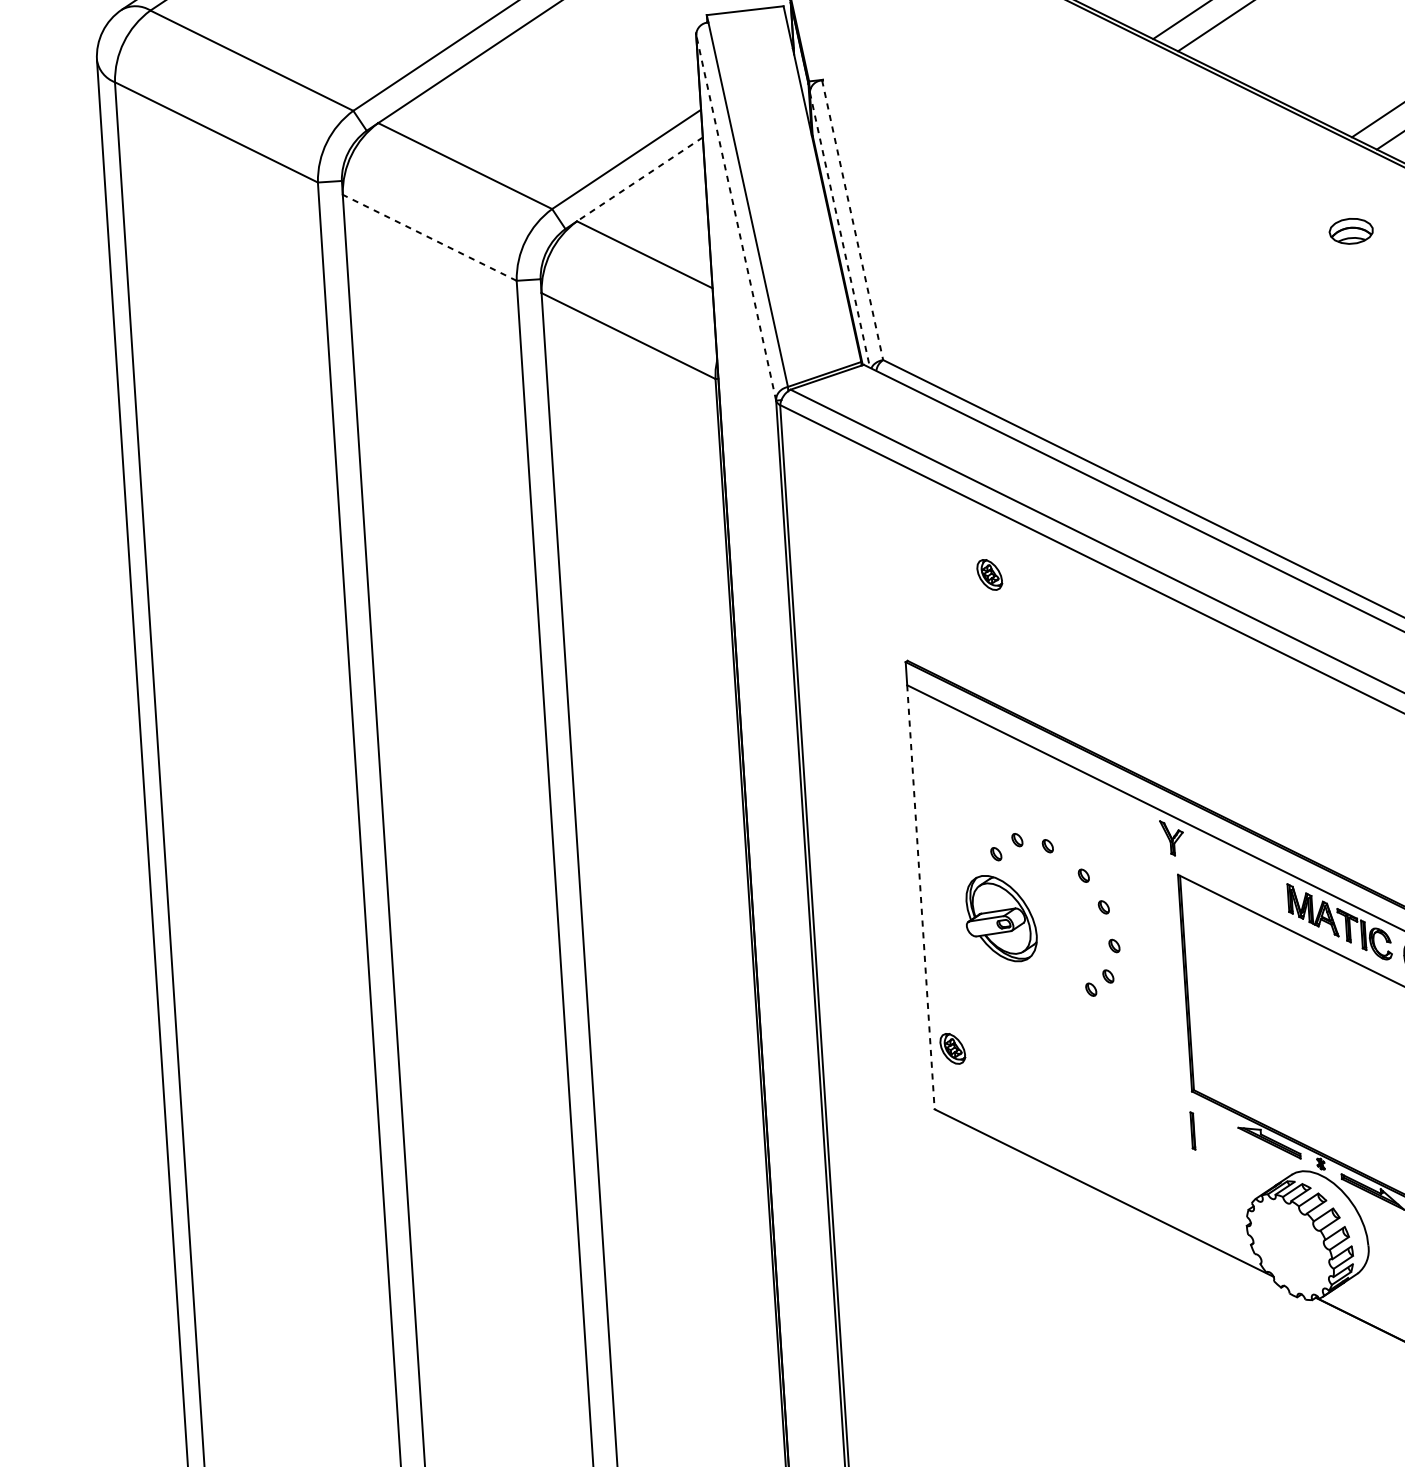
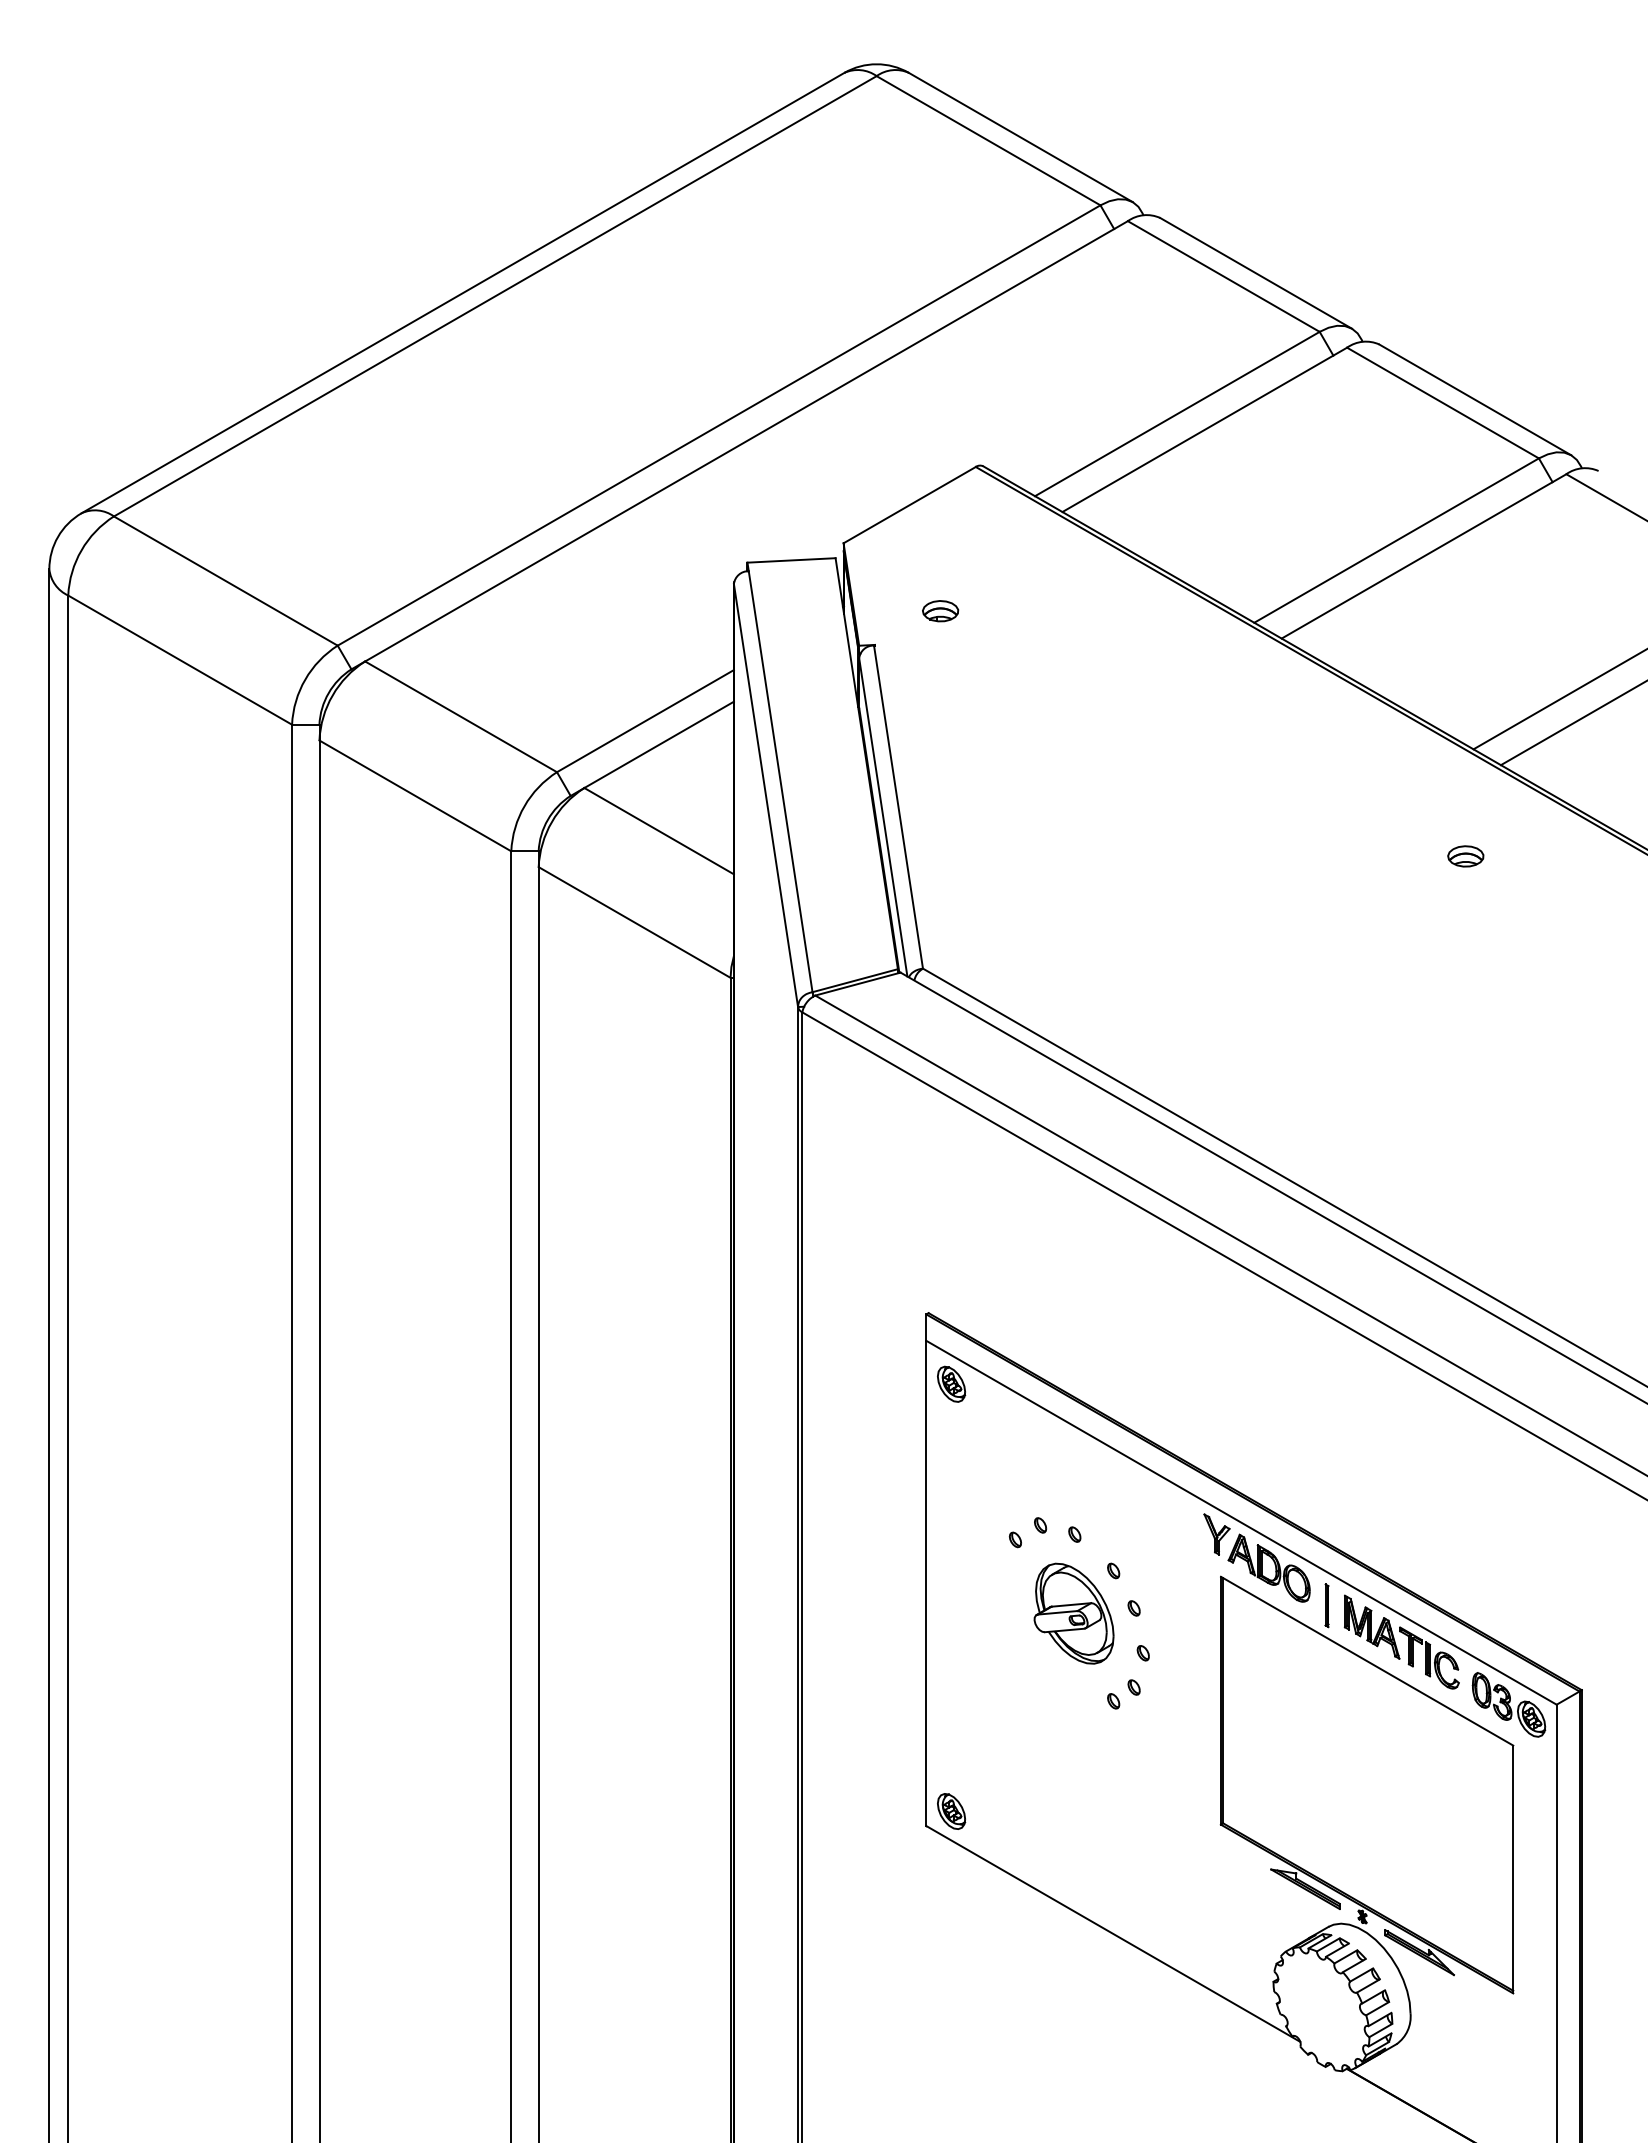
part: (878, 46) -> (940, 611), added
line: (639, 179) -> (658, 745), dashed -> solid
line: (735, 217) -> (765, 795), dashed -> solid
line: (852, 220) -> (898, 807), dashed -> solid
line: (840, 230) -> (883, 817), dashed -> solid
part: (1351, 231) -> (1465, 856), size x0.71
line: (429, 237) -> (415, 795), dashed -> solid
part: (989, 574) -> (951, 1383), moved
part: (1219, 863) -> (1268, 1567), added
line: (921, 897) -> (926, 1583), dashed -> solid
part: (1000, 918) -> (1073, 1613), moved
part: (952, 1048) -> (951, 1811), moved
part: (1192, 1130) -> (1326, 1605), moved

